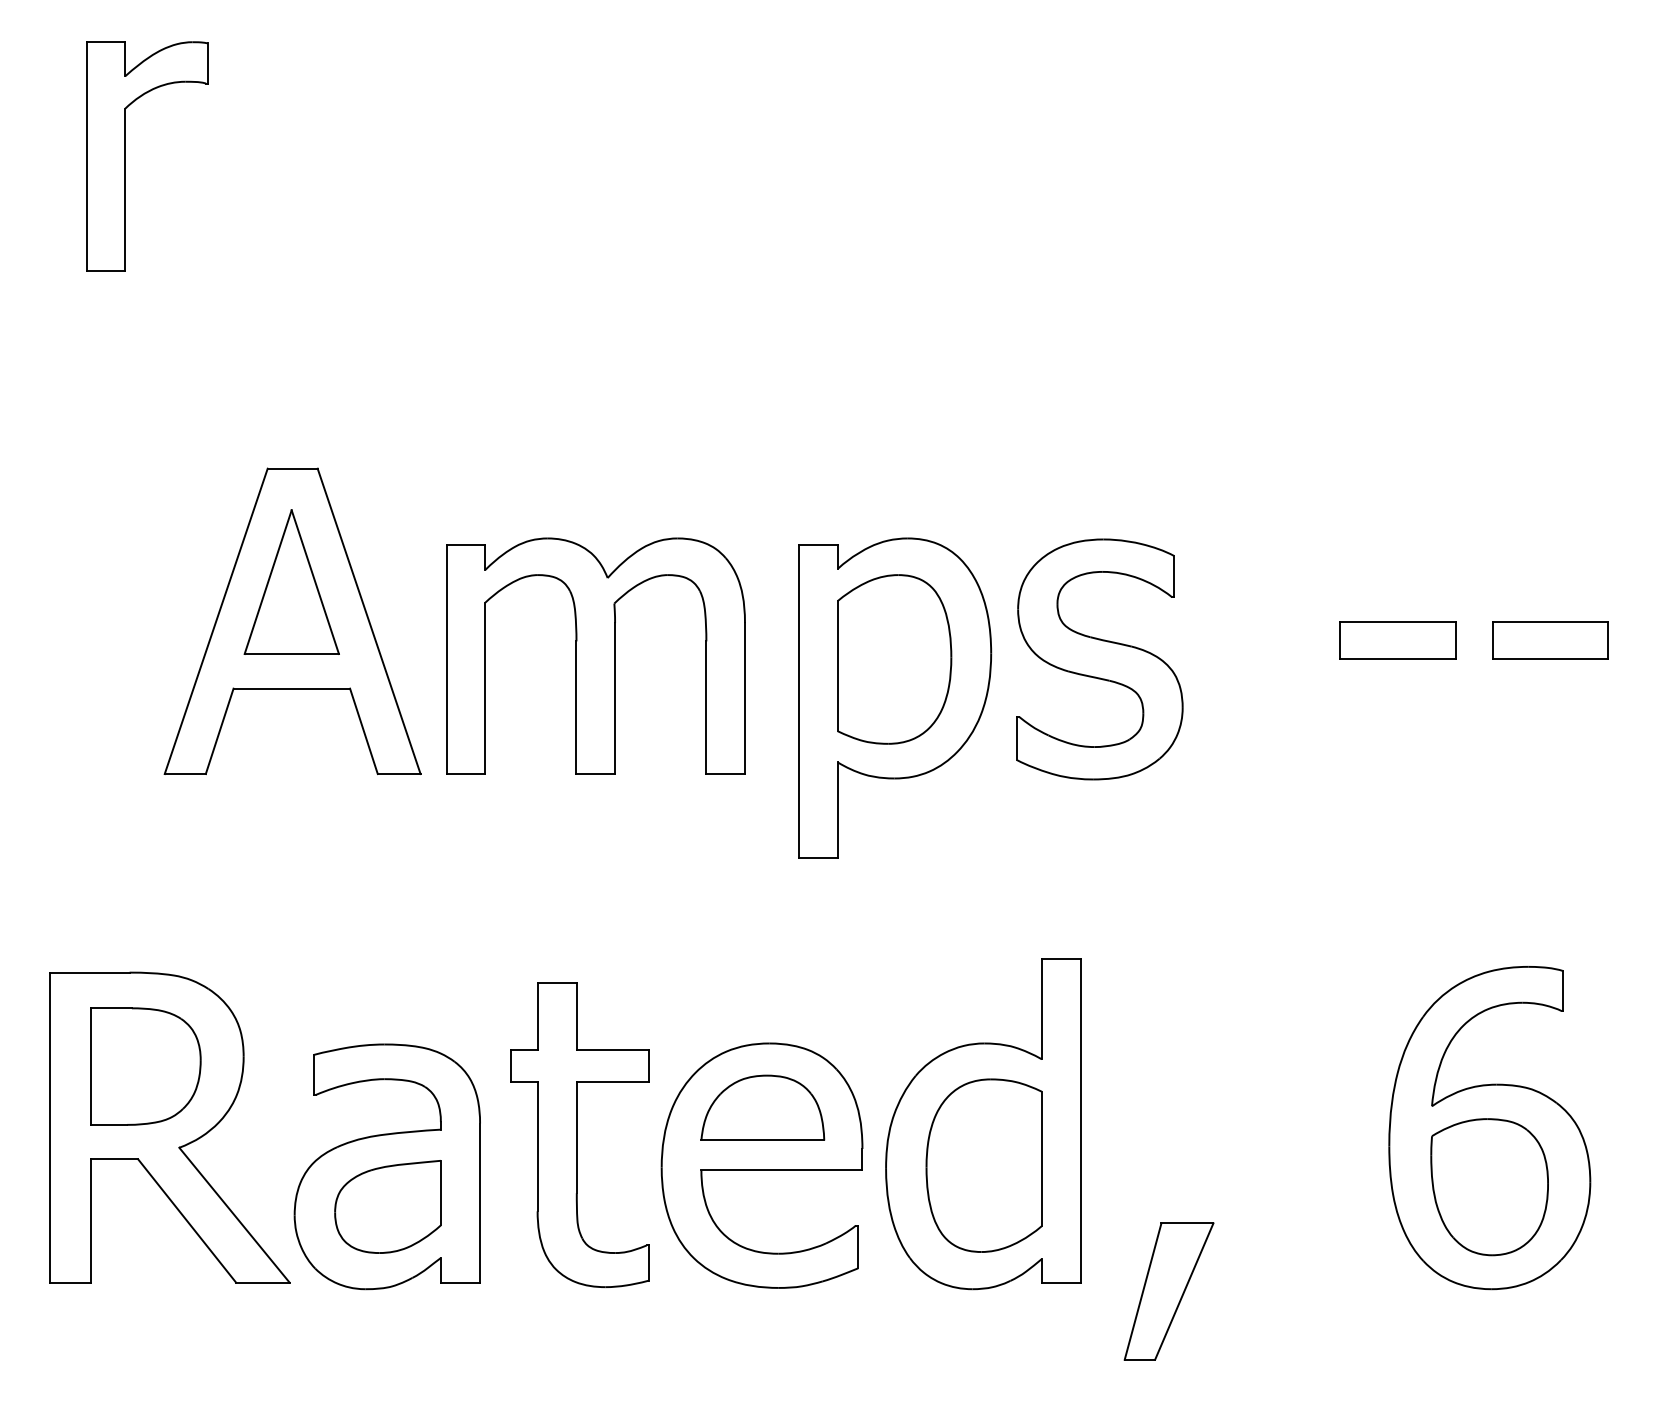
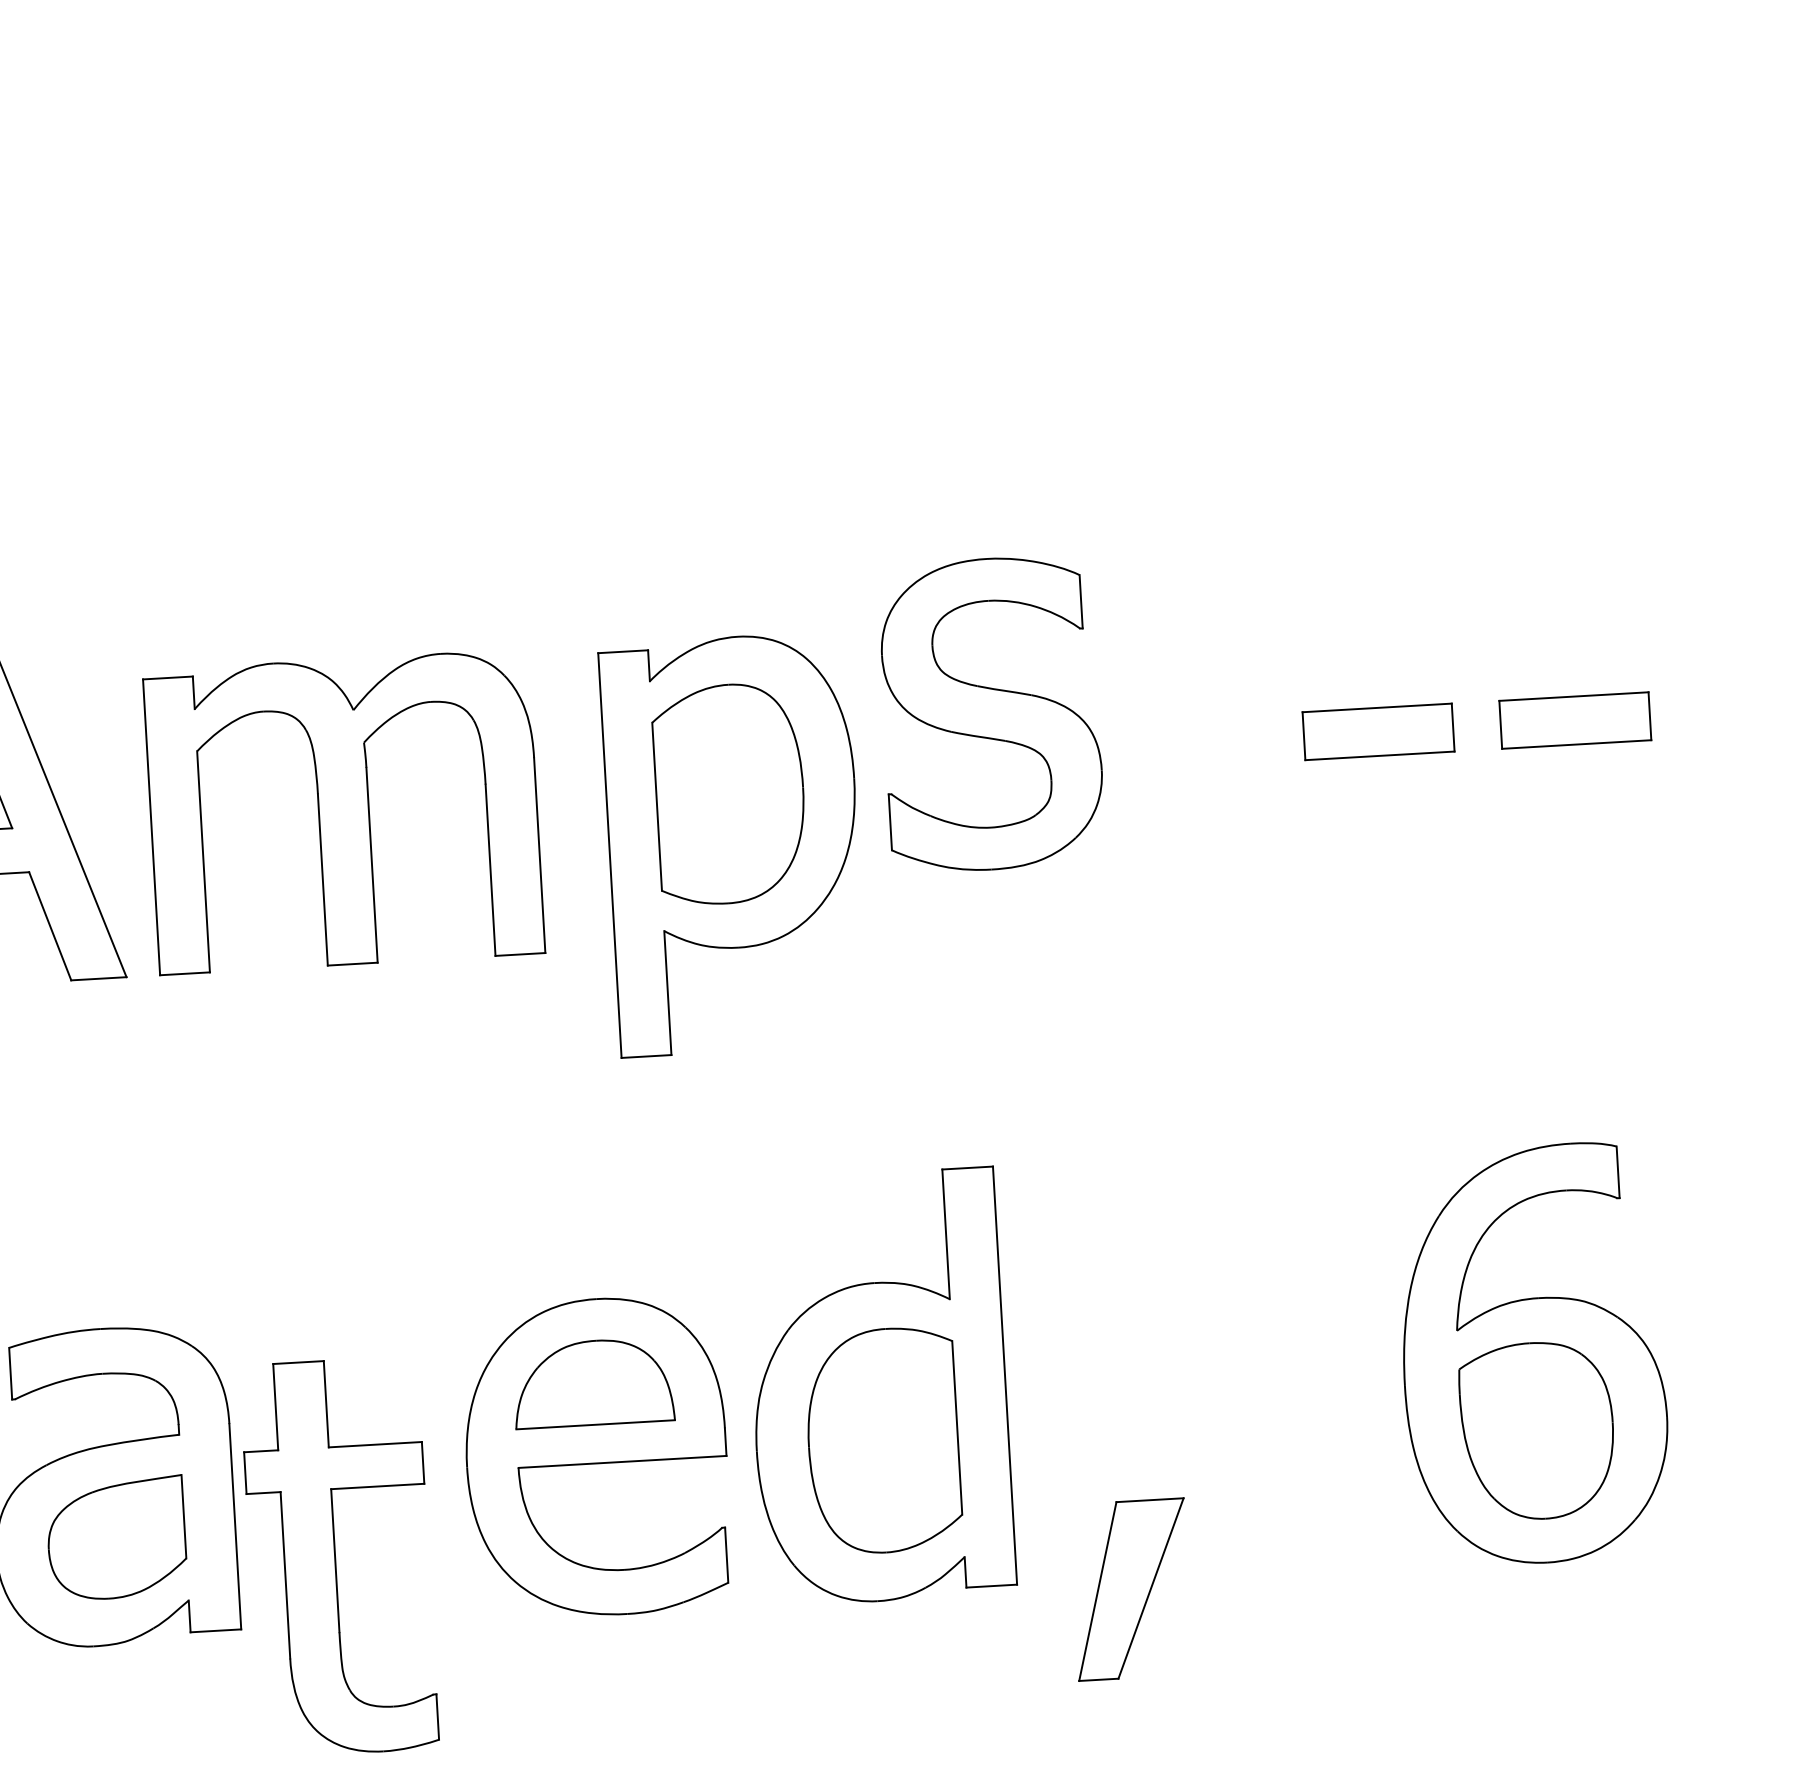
part: (1099, 659) -> (990, 714), moved
part: (579, 1135) -> (338, 1557), moved

